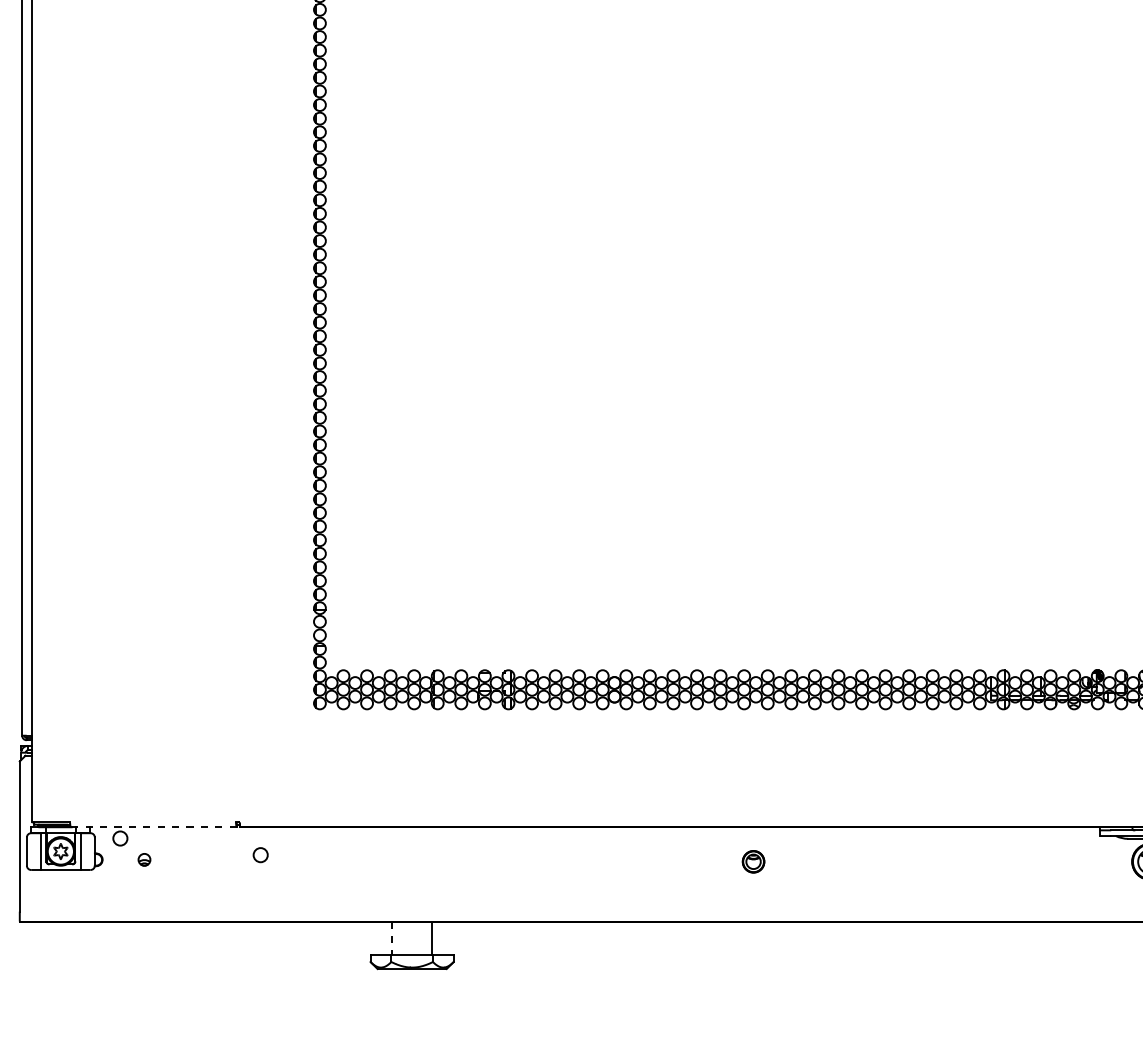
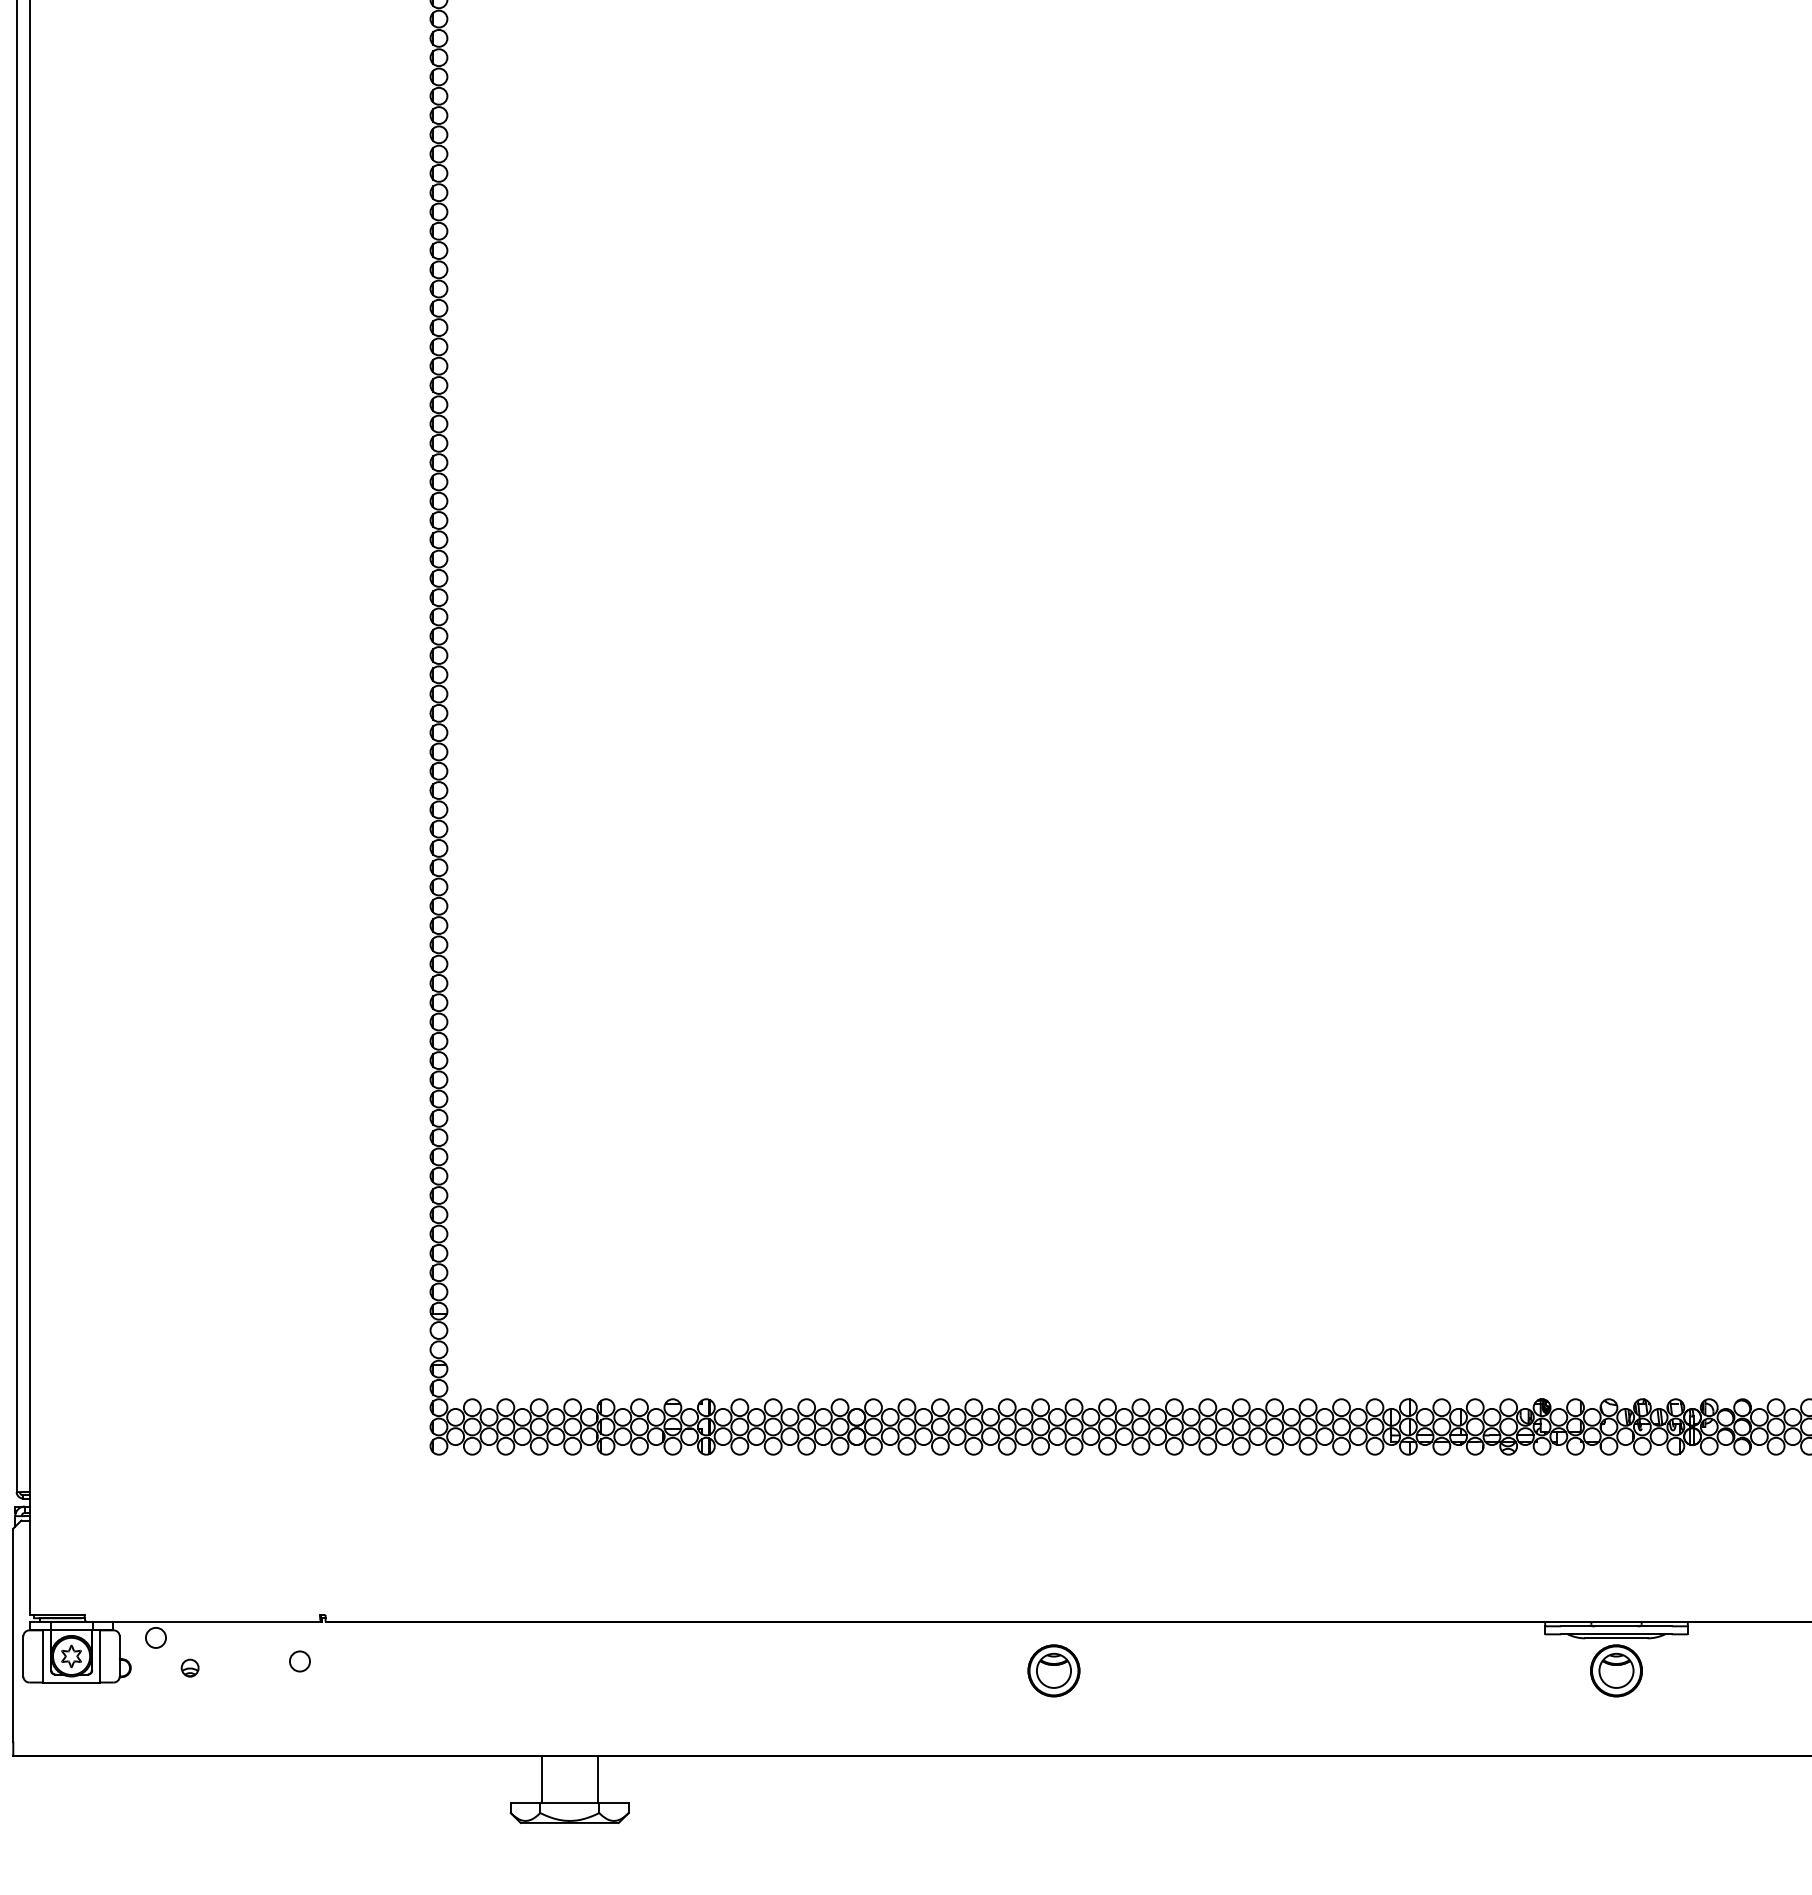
line: (153, 827) -> (203, 1622), dashed -> solid
circle: (260, 855) -> (299, 1661), moved
part: (753, 861) -> (1053, 1670), size x1.67
line: (392, 938) -> (541, 1779), dashed -> solid

